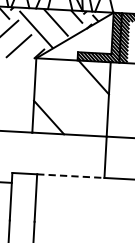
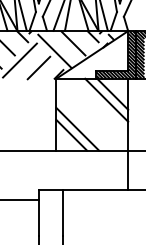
line: (87, 82) -> (106, 99), added
line: (55, 110) -> (77, 128), added
line: (71, 176) -> (96, 190), dashed -> solid

